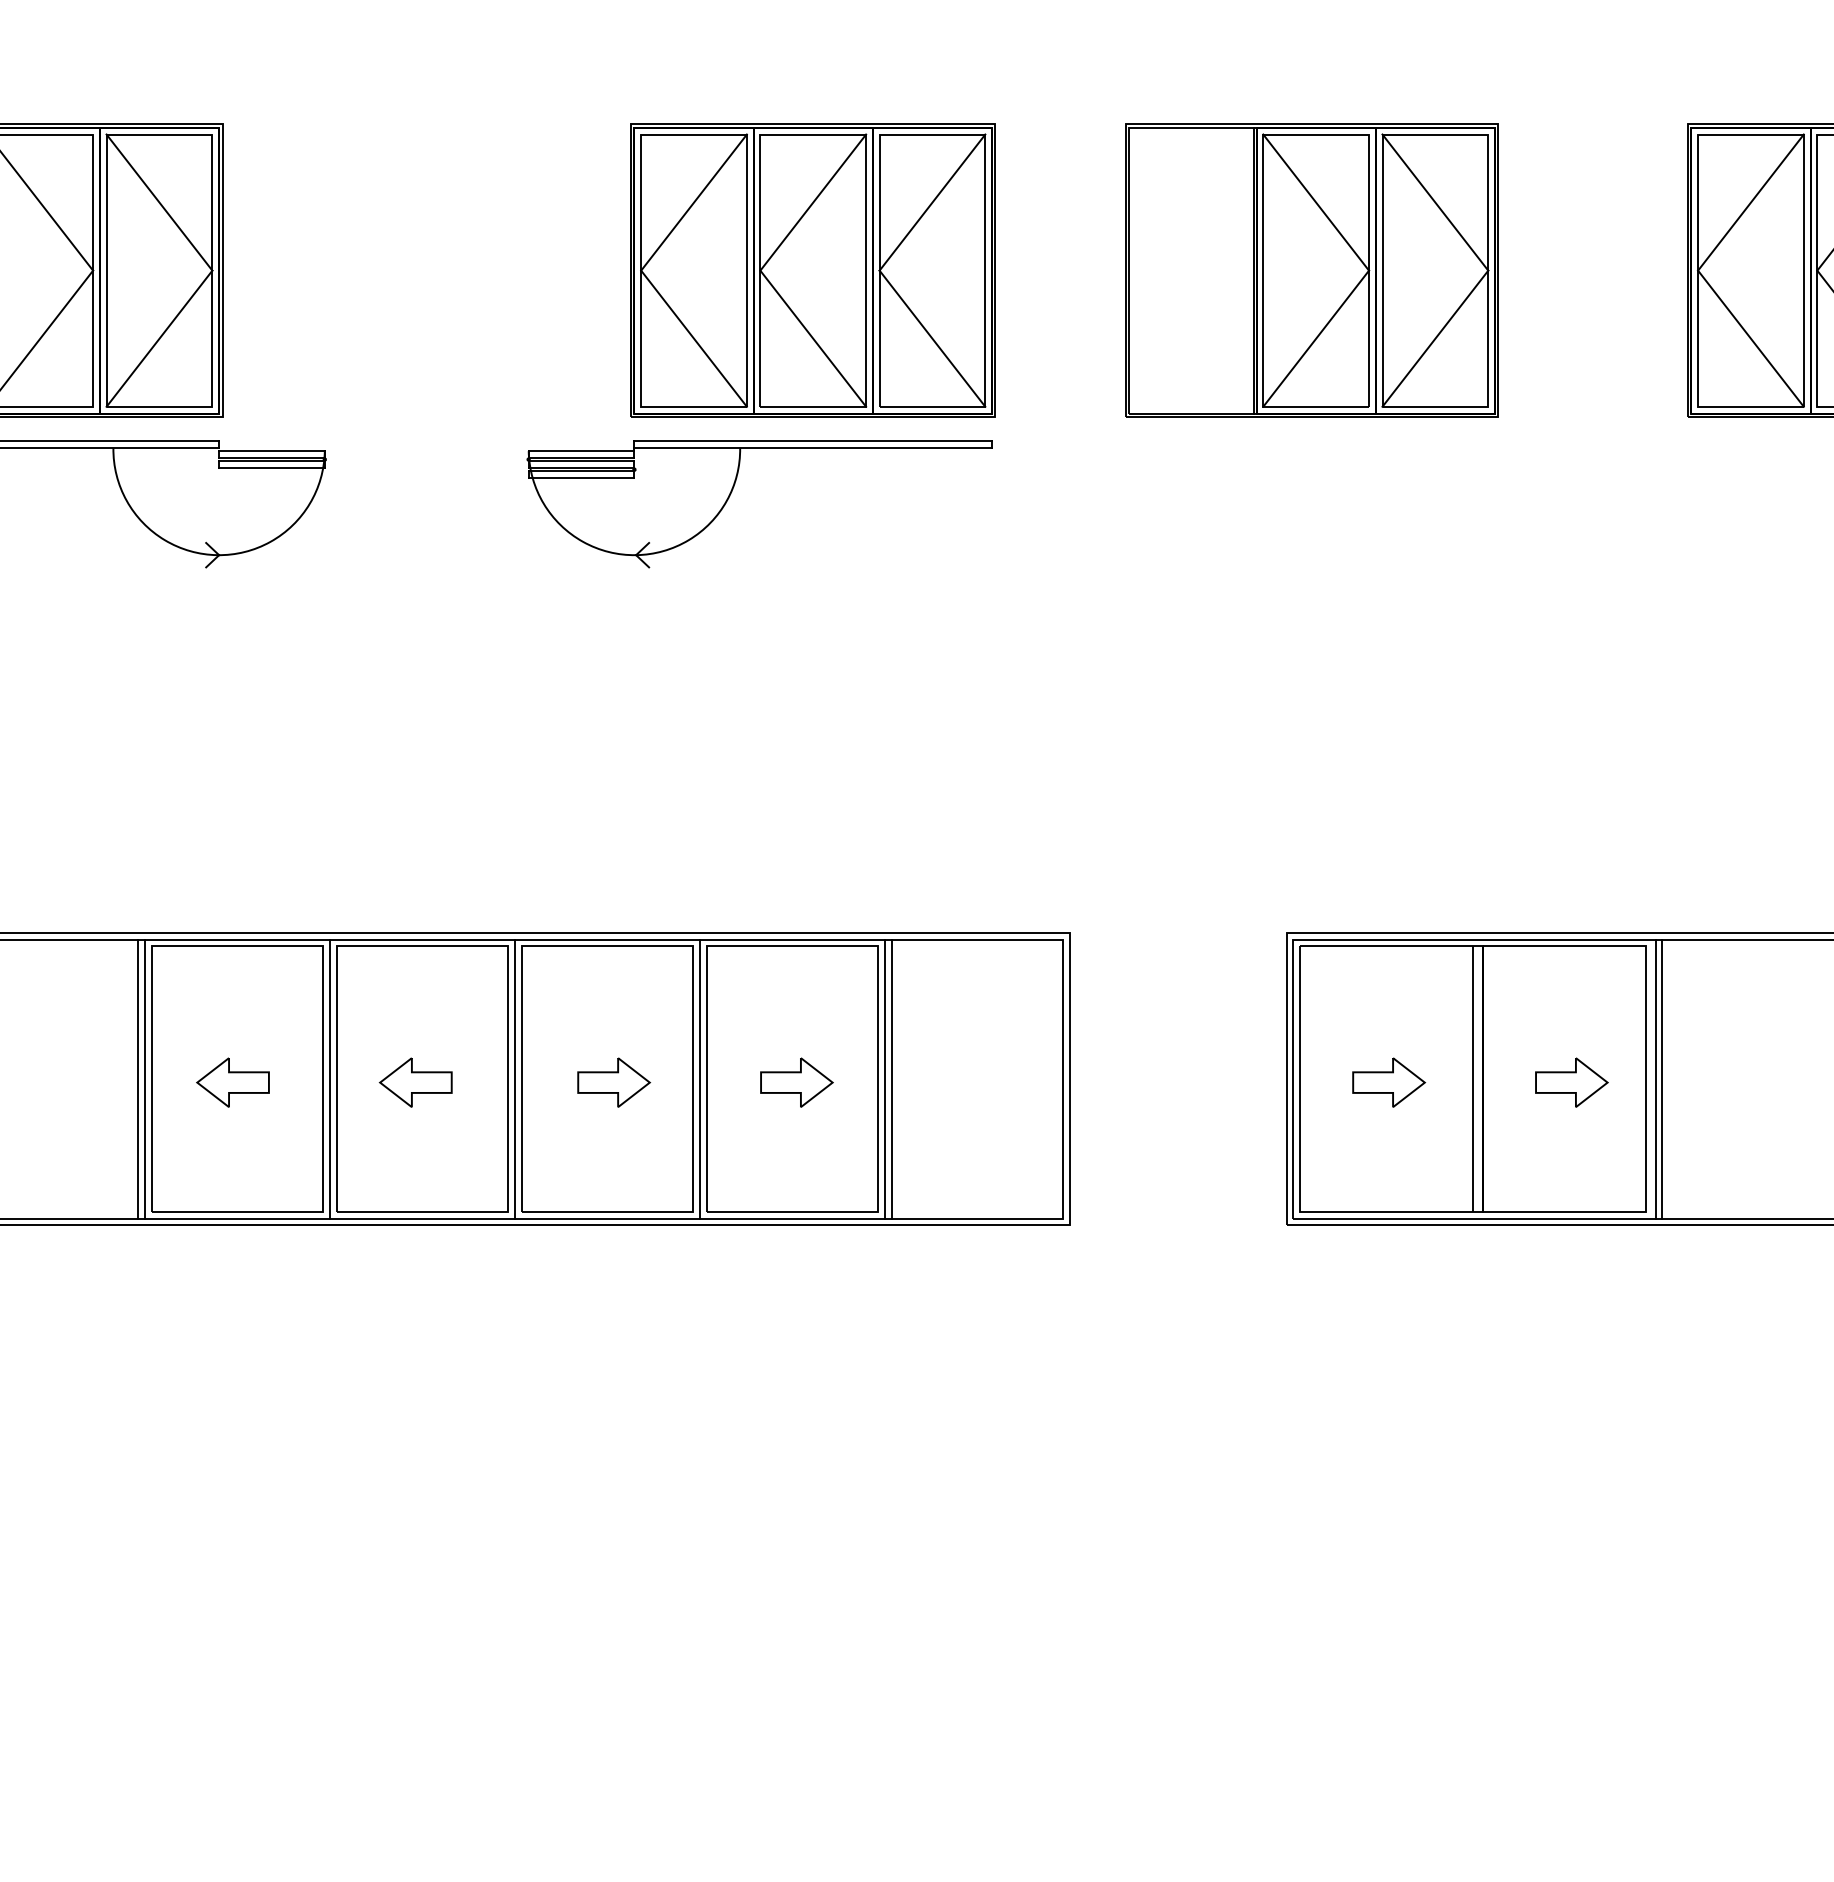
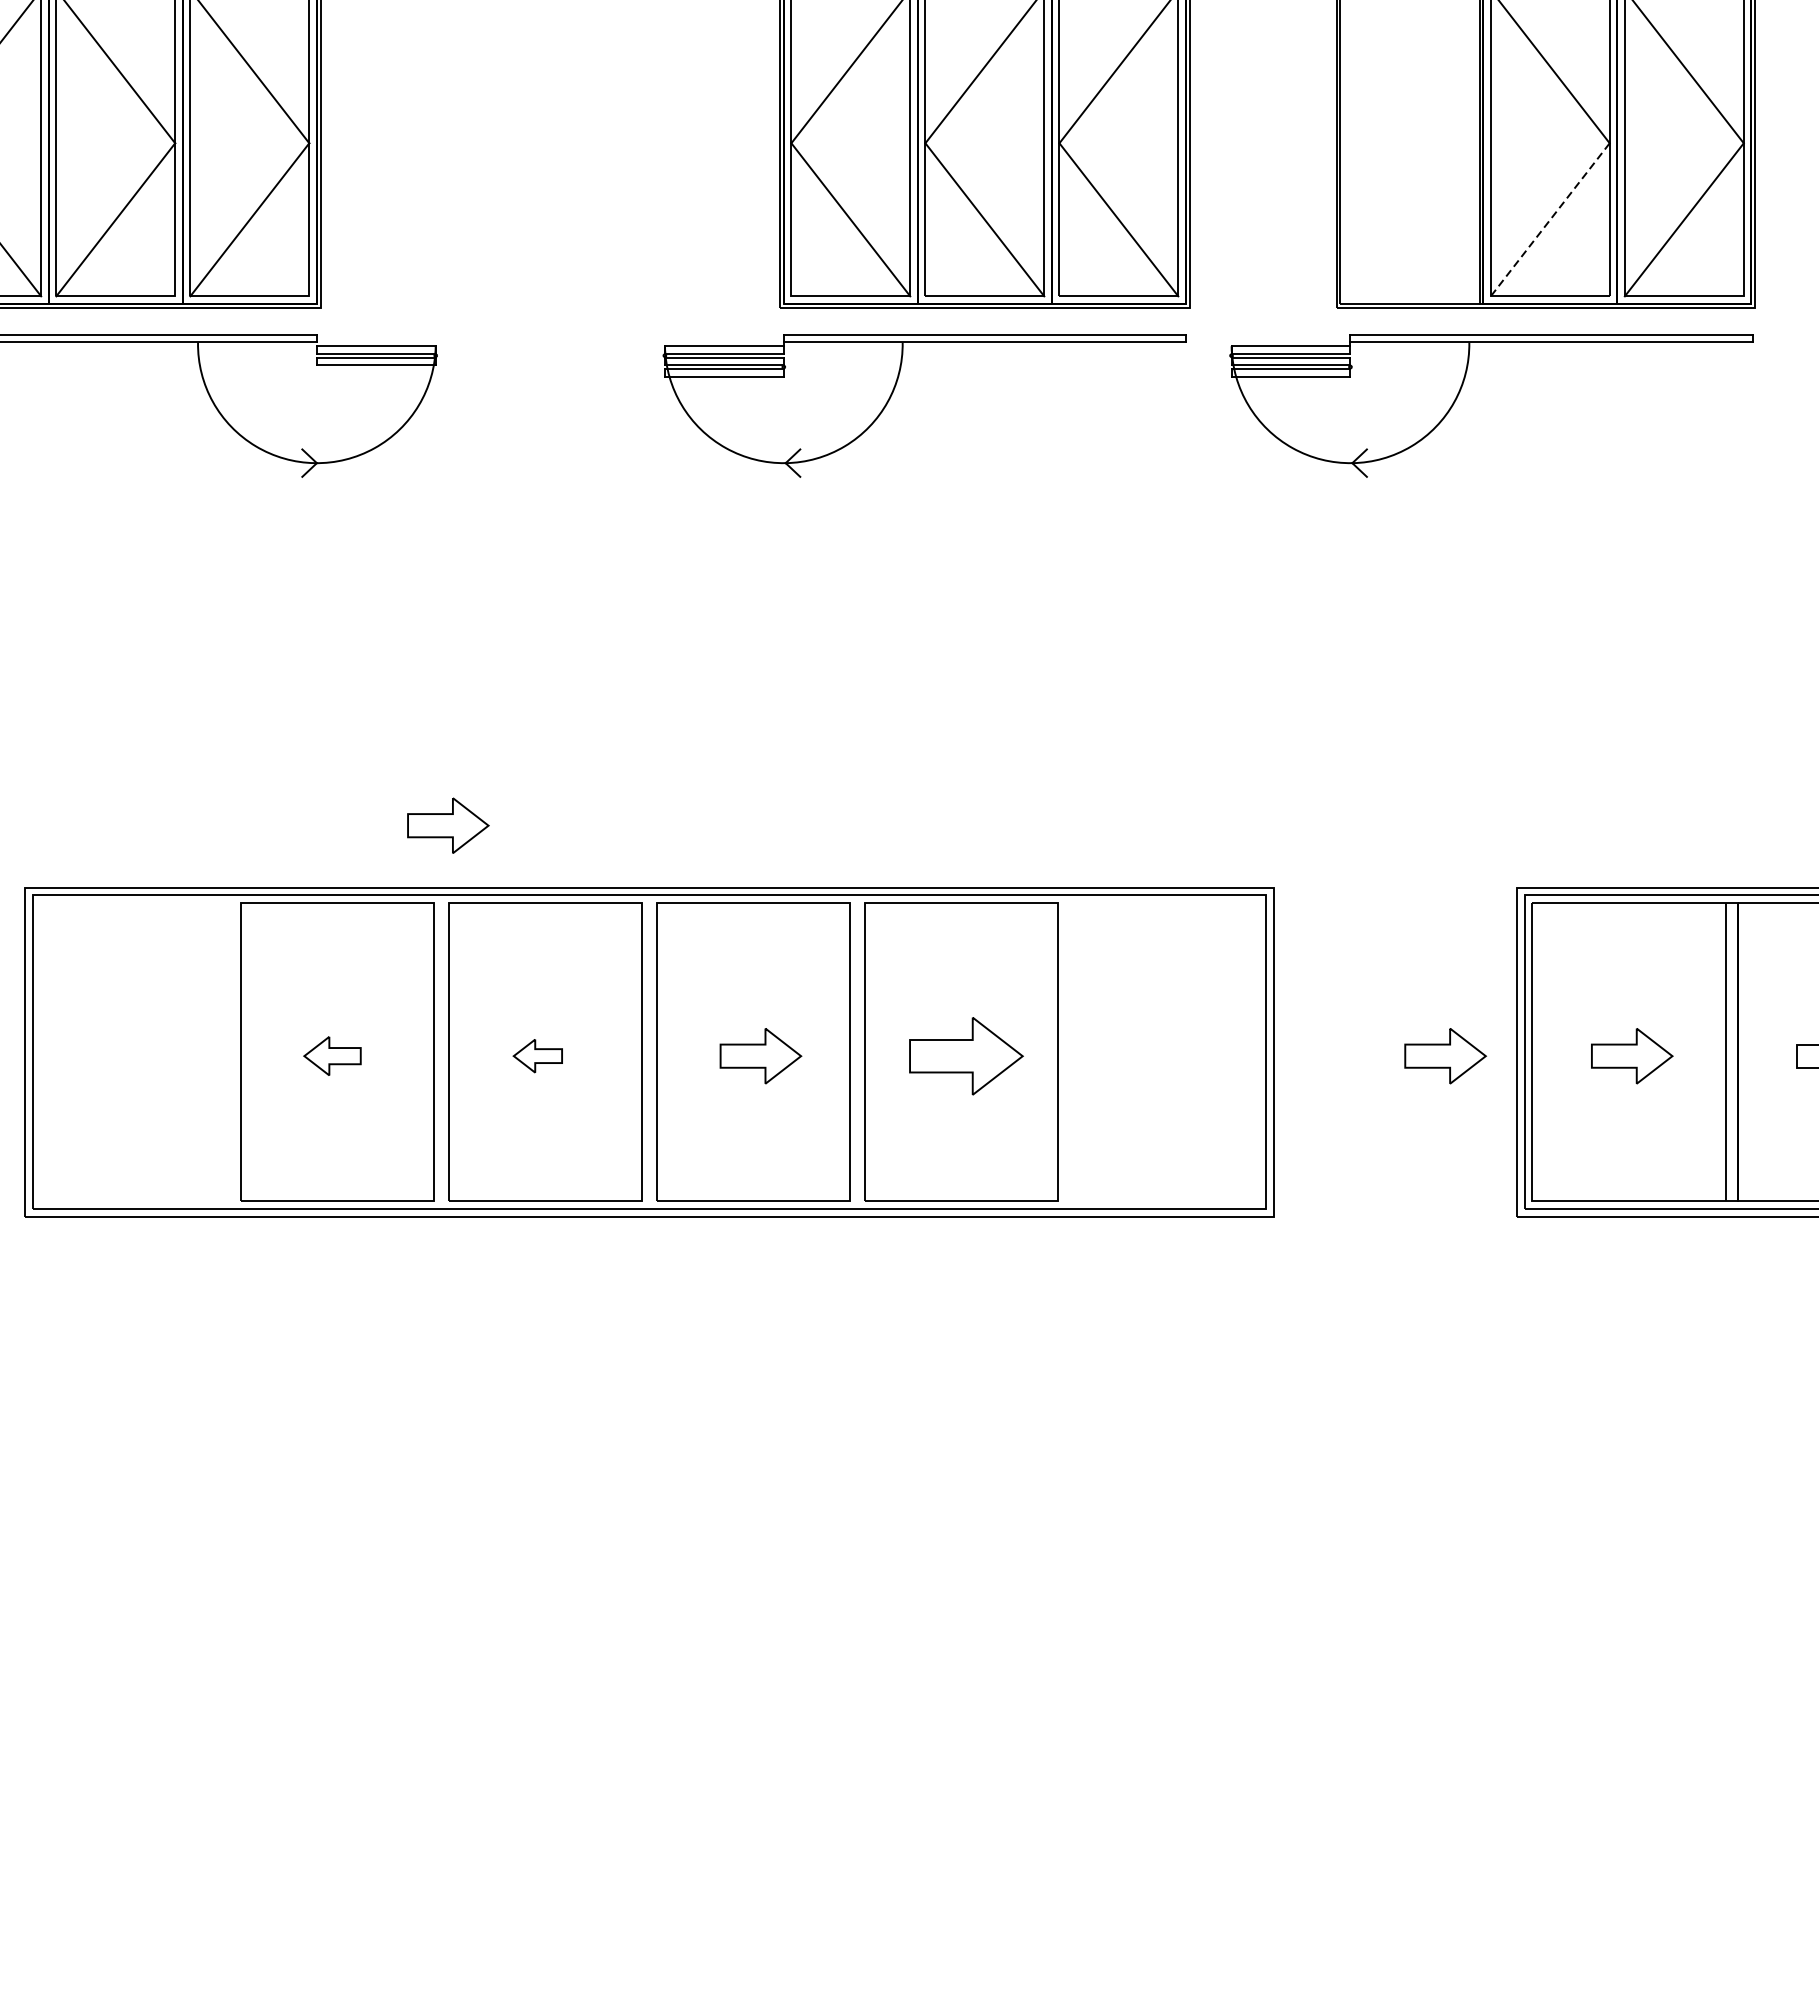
line: (1315, 339) -> (1549, 220), solid -> dashed
part: (1235, 494) -> (1459, 394), added
part: (336, 877) -> (448, 825), added
line: (138, 1078) -> (226, 1051), removed
line: (144, 1078) -> (232, 1051), removed
line: (329, 1078) -> (440, 1051), removed
line: (514, 1078) -> (648, 1051), removed
line: (700, 1078) -> (858, 1051), removed
line: (885, 1078) -> (1066, 1051), removed
line: (891, 1078) -> (1072, 1051), removed
part: (232, 1082) -> (331, 1056), size x0.7
part: (415, 1082) -> (537, 1056), size x0.6
part: (796, 1082) -> (966, 1056), size x1.4
part: (1223, 1082) -> (1446, 1056), added

